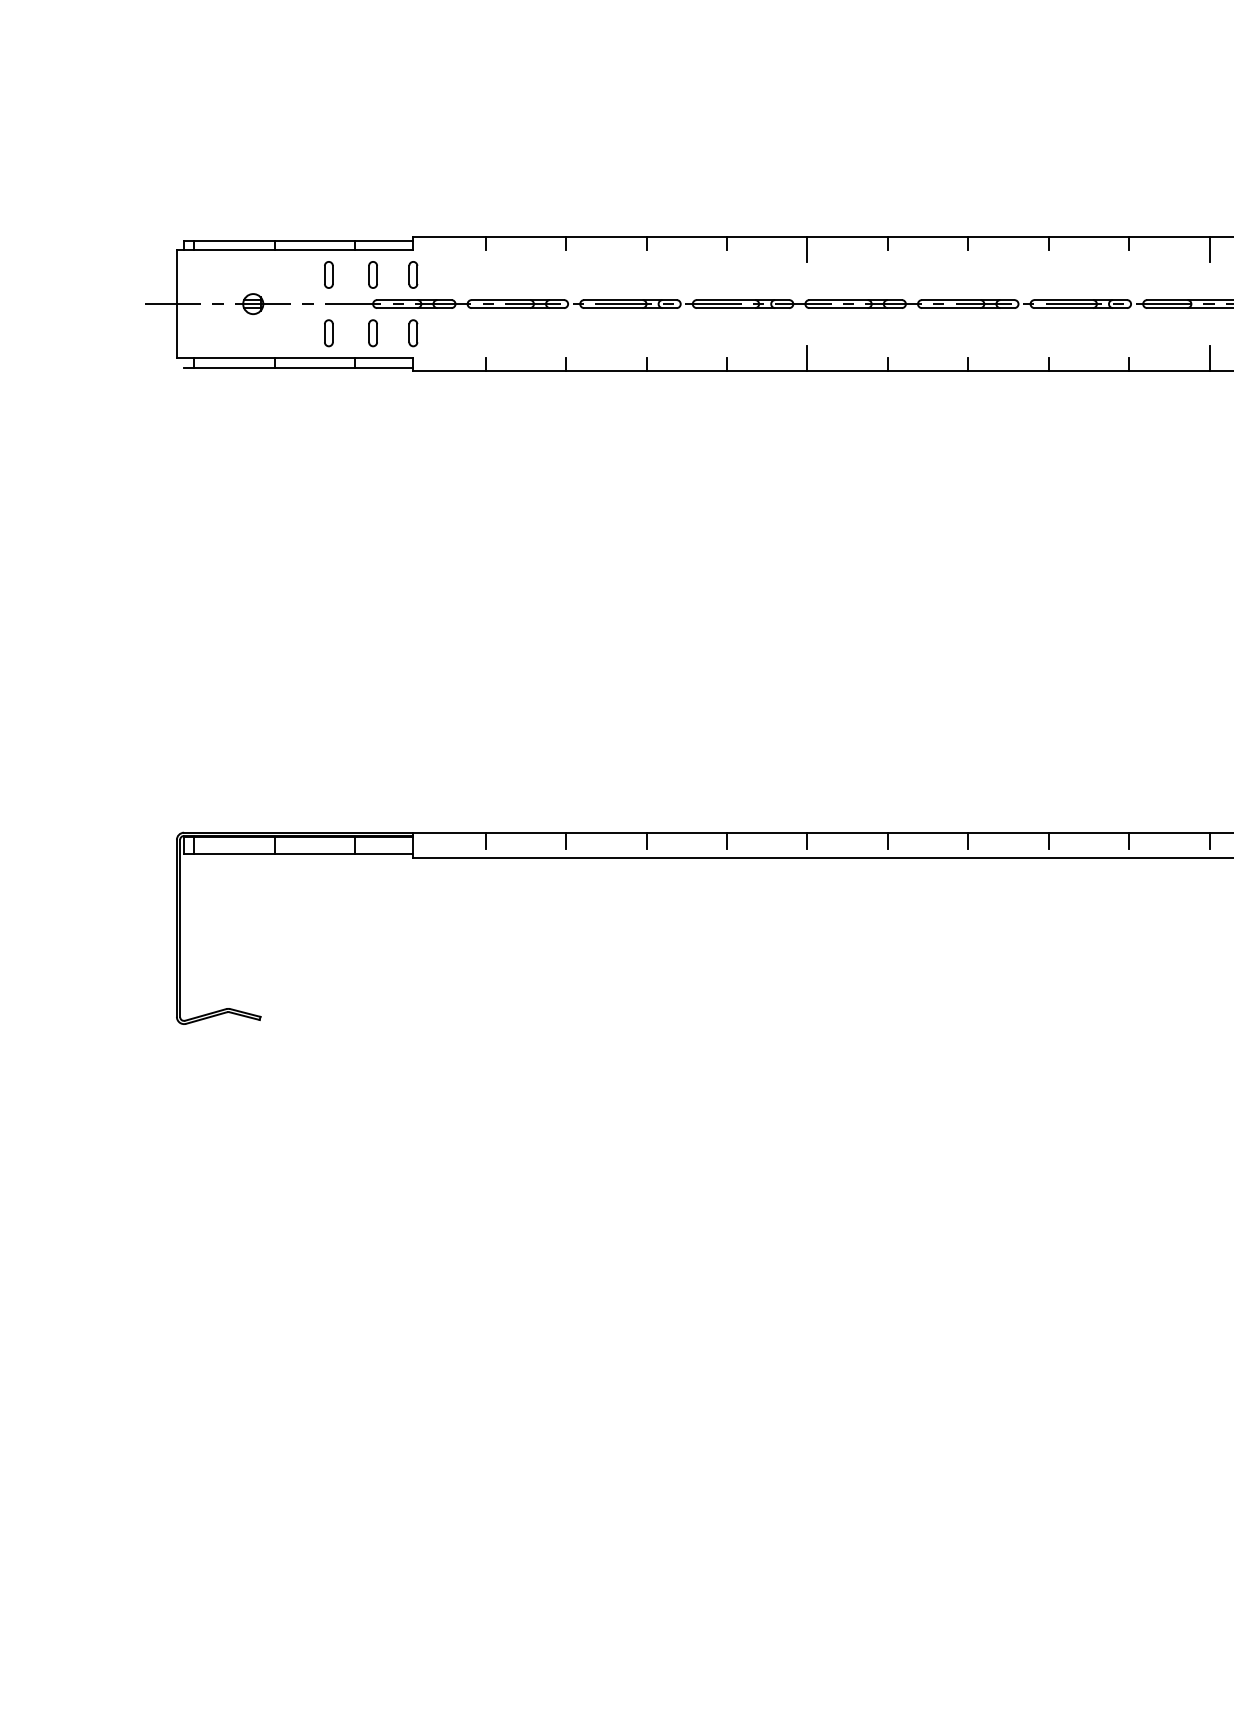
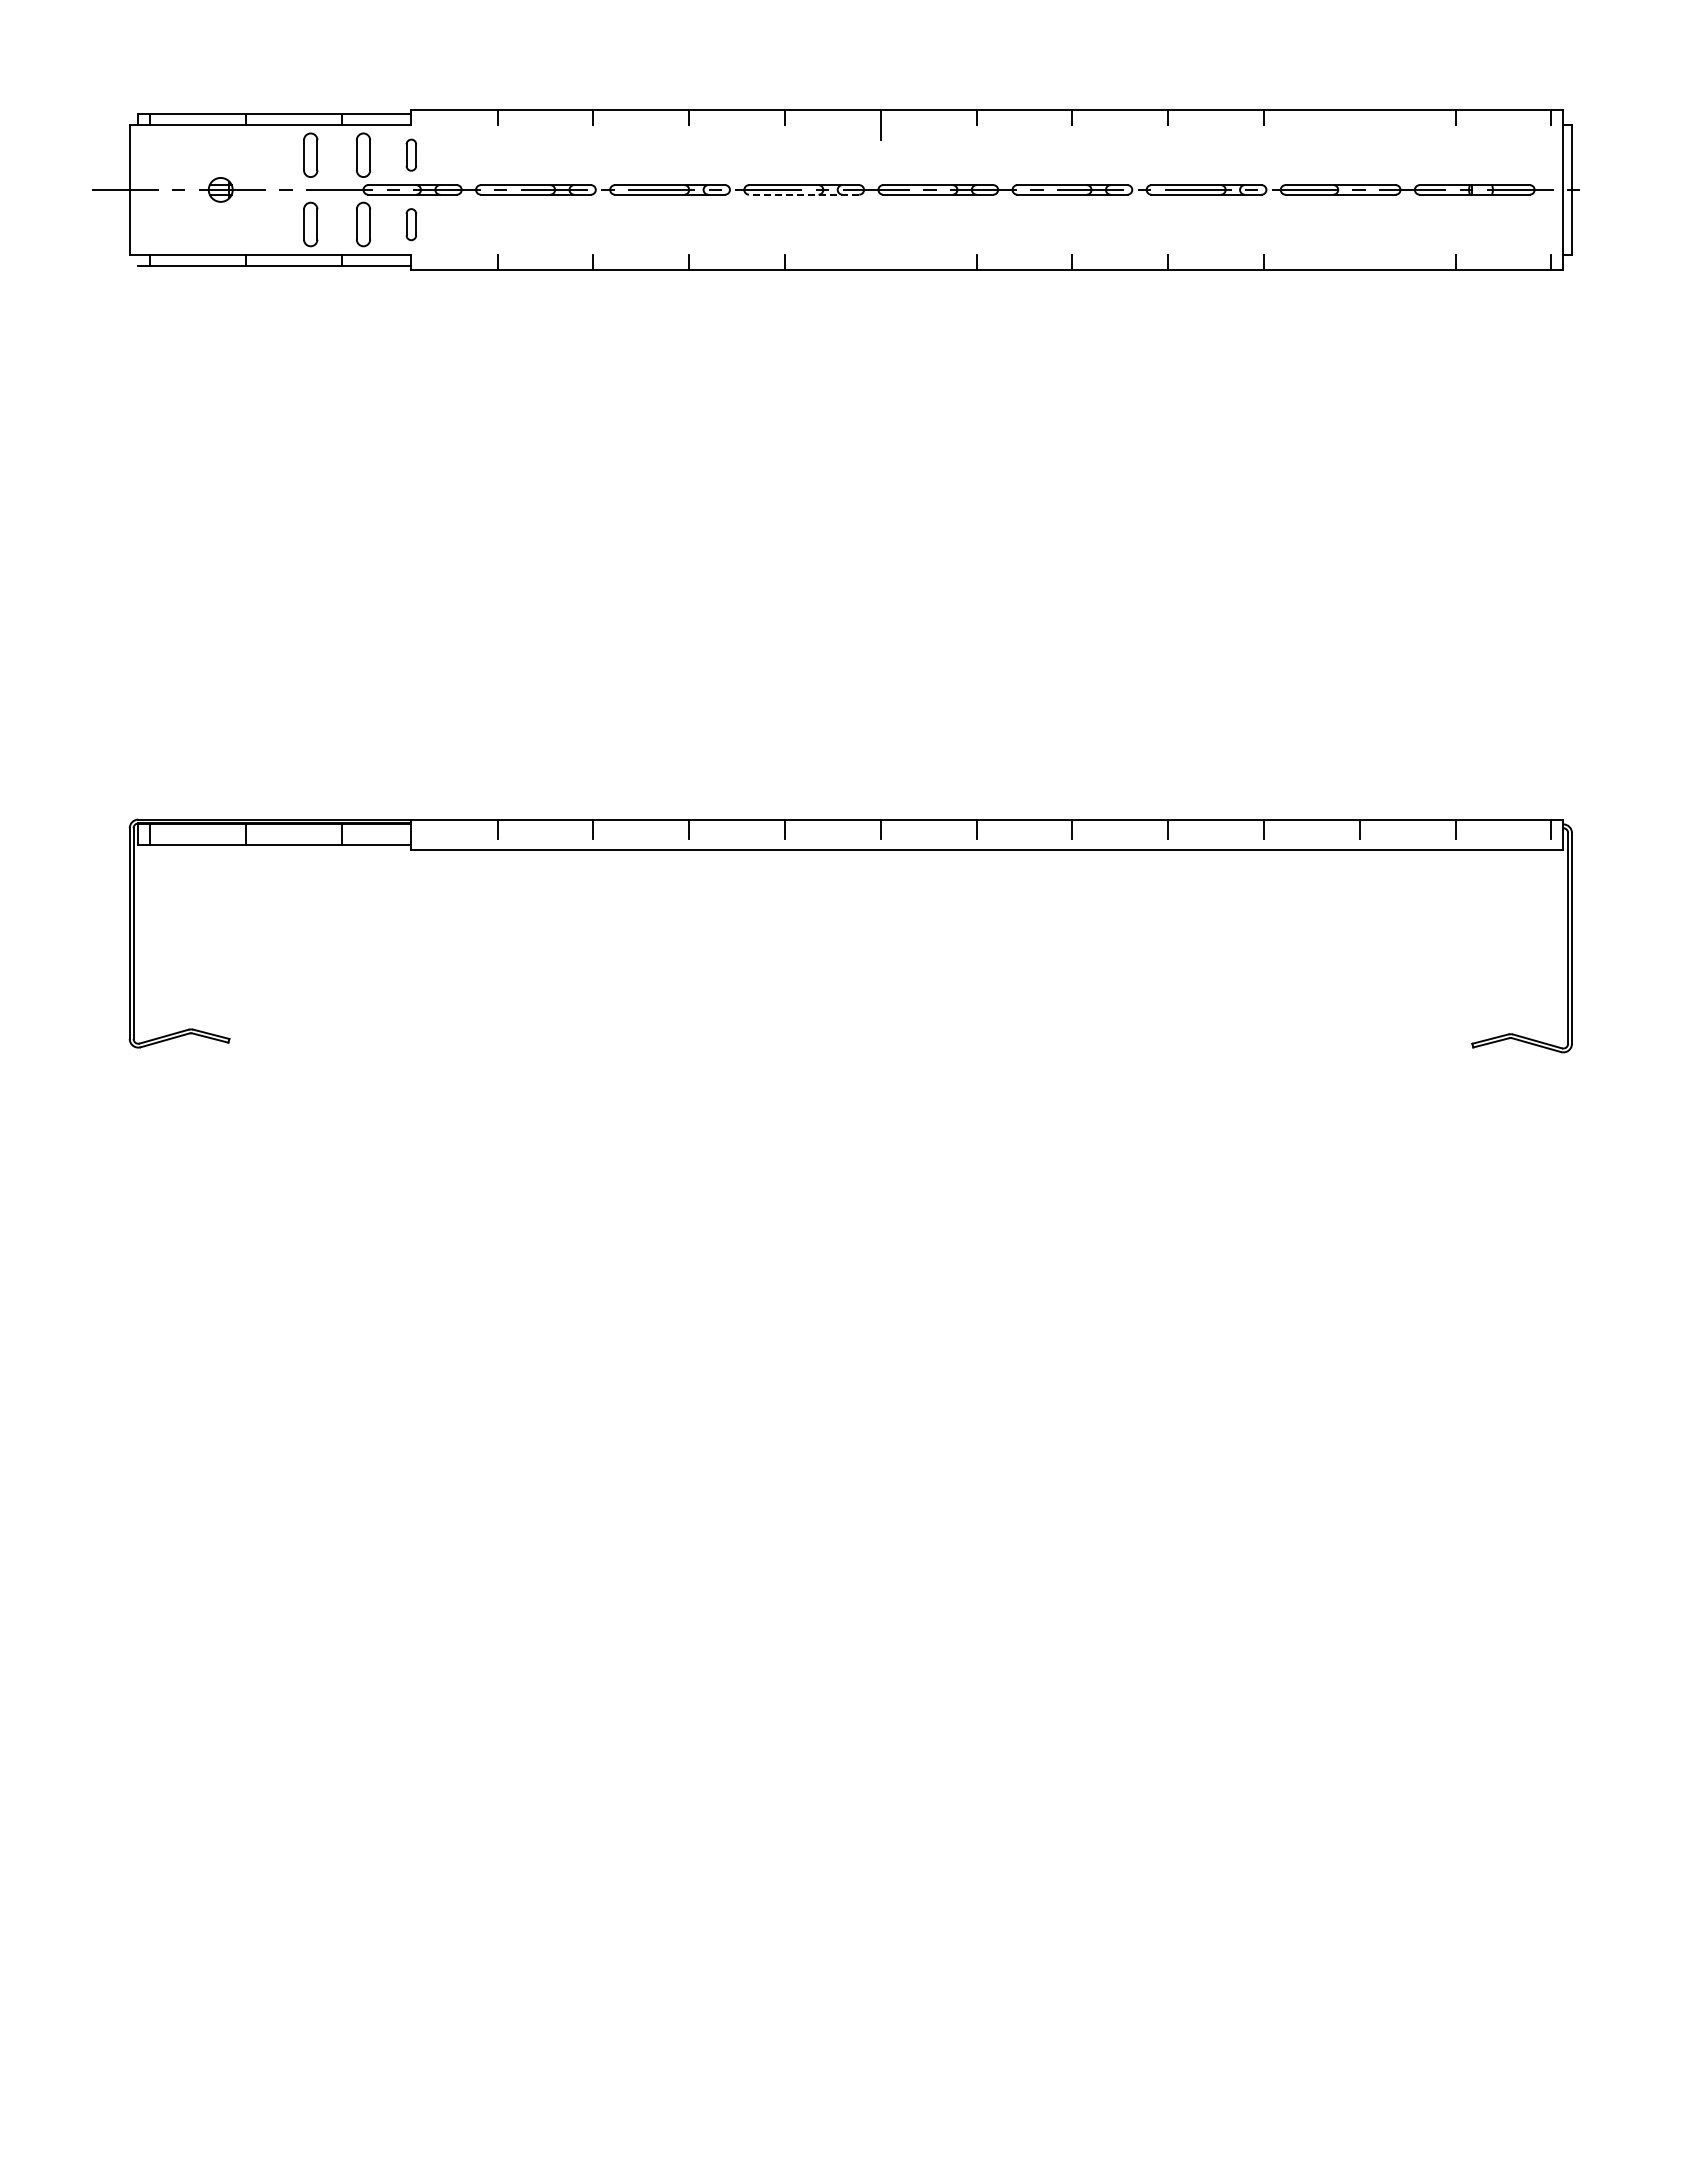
line: (1209, 249) -> (1359, 124), removed
part: (328, 274) -> (310, 154), size x1.4
part: (373, 274) -> (363, 154), size x1.4
line: (742, 307) -> (803, 194), solid -> dashed
part: (328, 333) -> (310, 224), size x1.4
part: (373, 333) -> (363, 224), size x1.4
line: (807, 358) -> (880, 254), removed
line: (1209, 358) -> (1359, 254), removed

